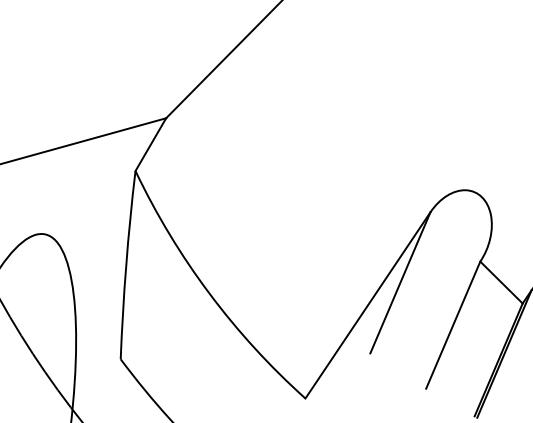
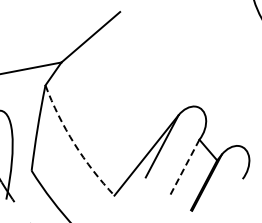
arc: (209, 292) -> (74, 143), solid -> dashed
line: (452, 324) -> (184, 167), solid -> dashed

